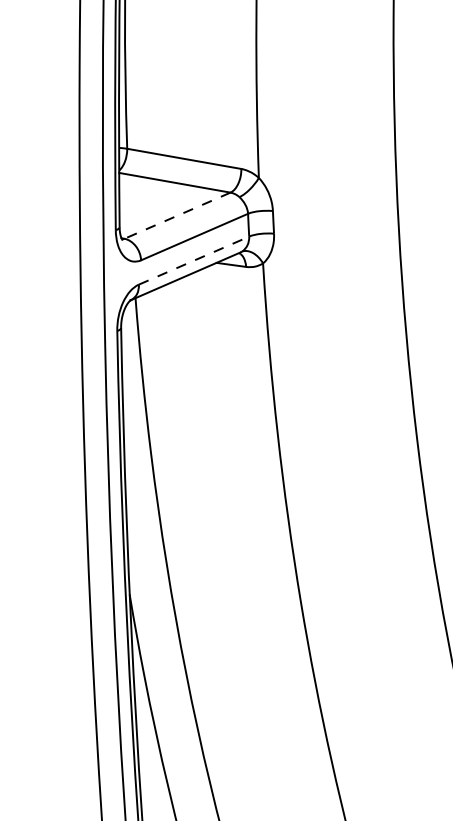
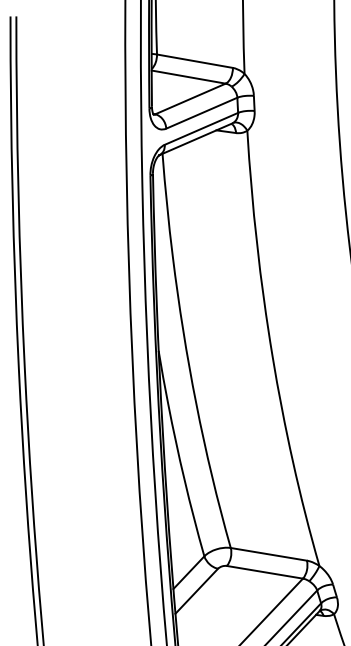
line: (177, 216) -> (190, 99), dashed -> solid
line: (194, 260) -> (201, 128), dashed -> solid

